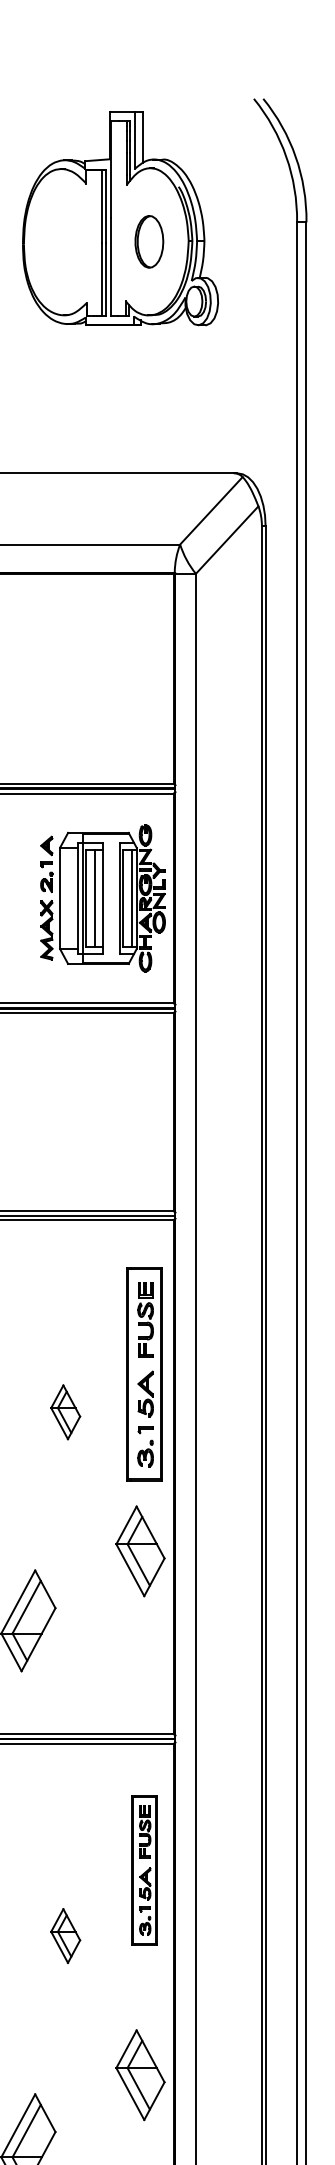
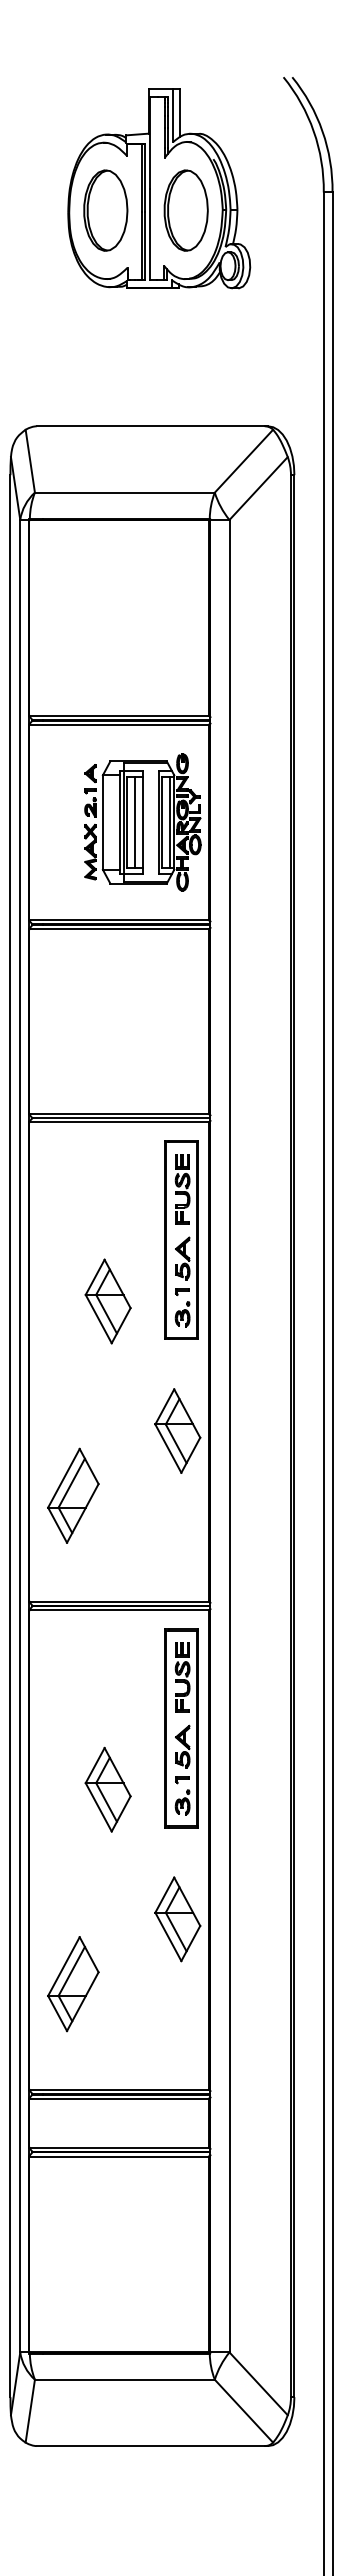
part: (62, 241) -> (105, 210), added
part: (148, 241) -> (185, 210), size x1.67
part: (144, 1373) -> (181, 1239), moved
part: (65, 1412) -> (107, 1301), size x1.67
part: (144, 1870) -> (181, 1728), size x1.43
part: (65, 1935) -> (107, 1789), size x1.67

